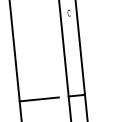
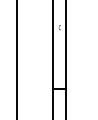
line: (39, 99) -> (31, 89), removed

